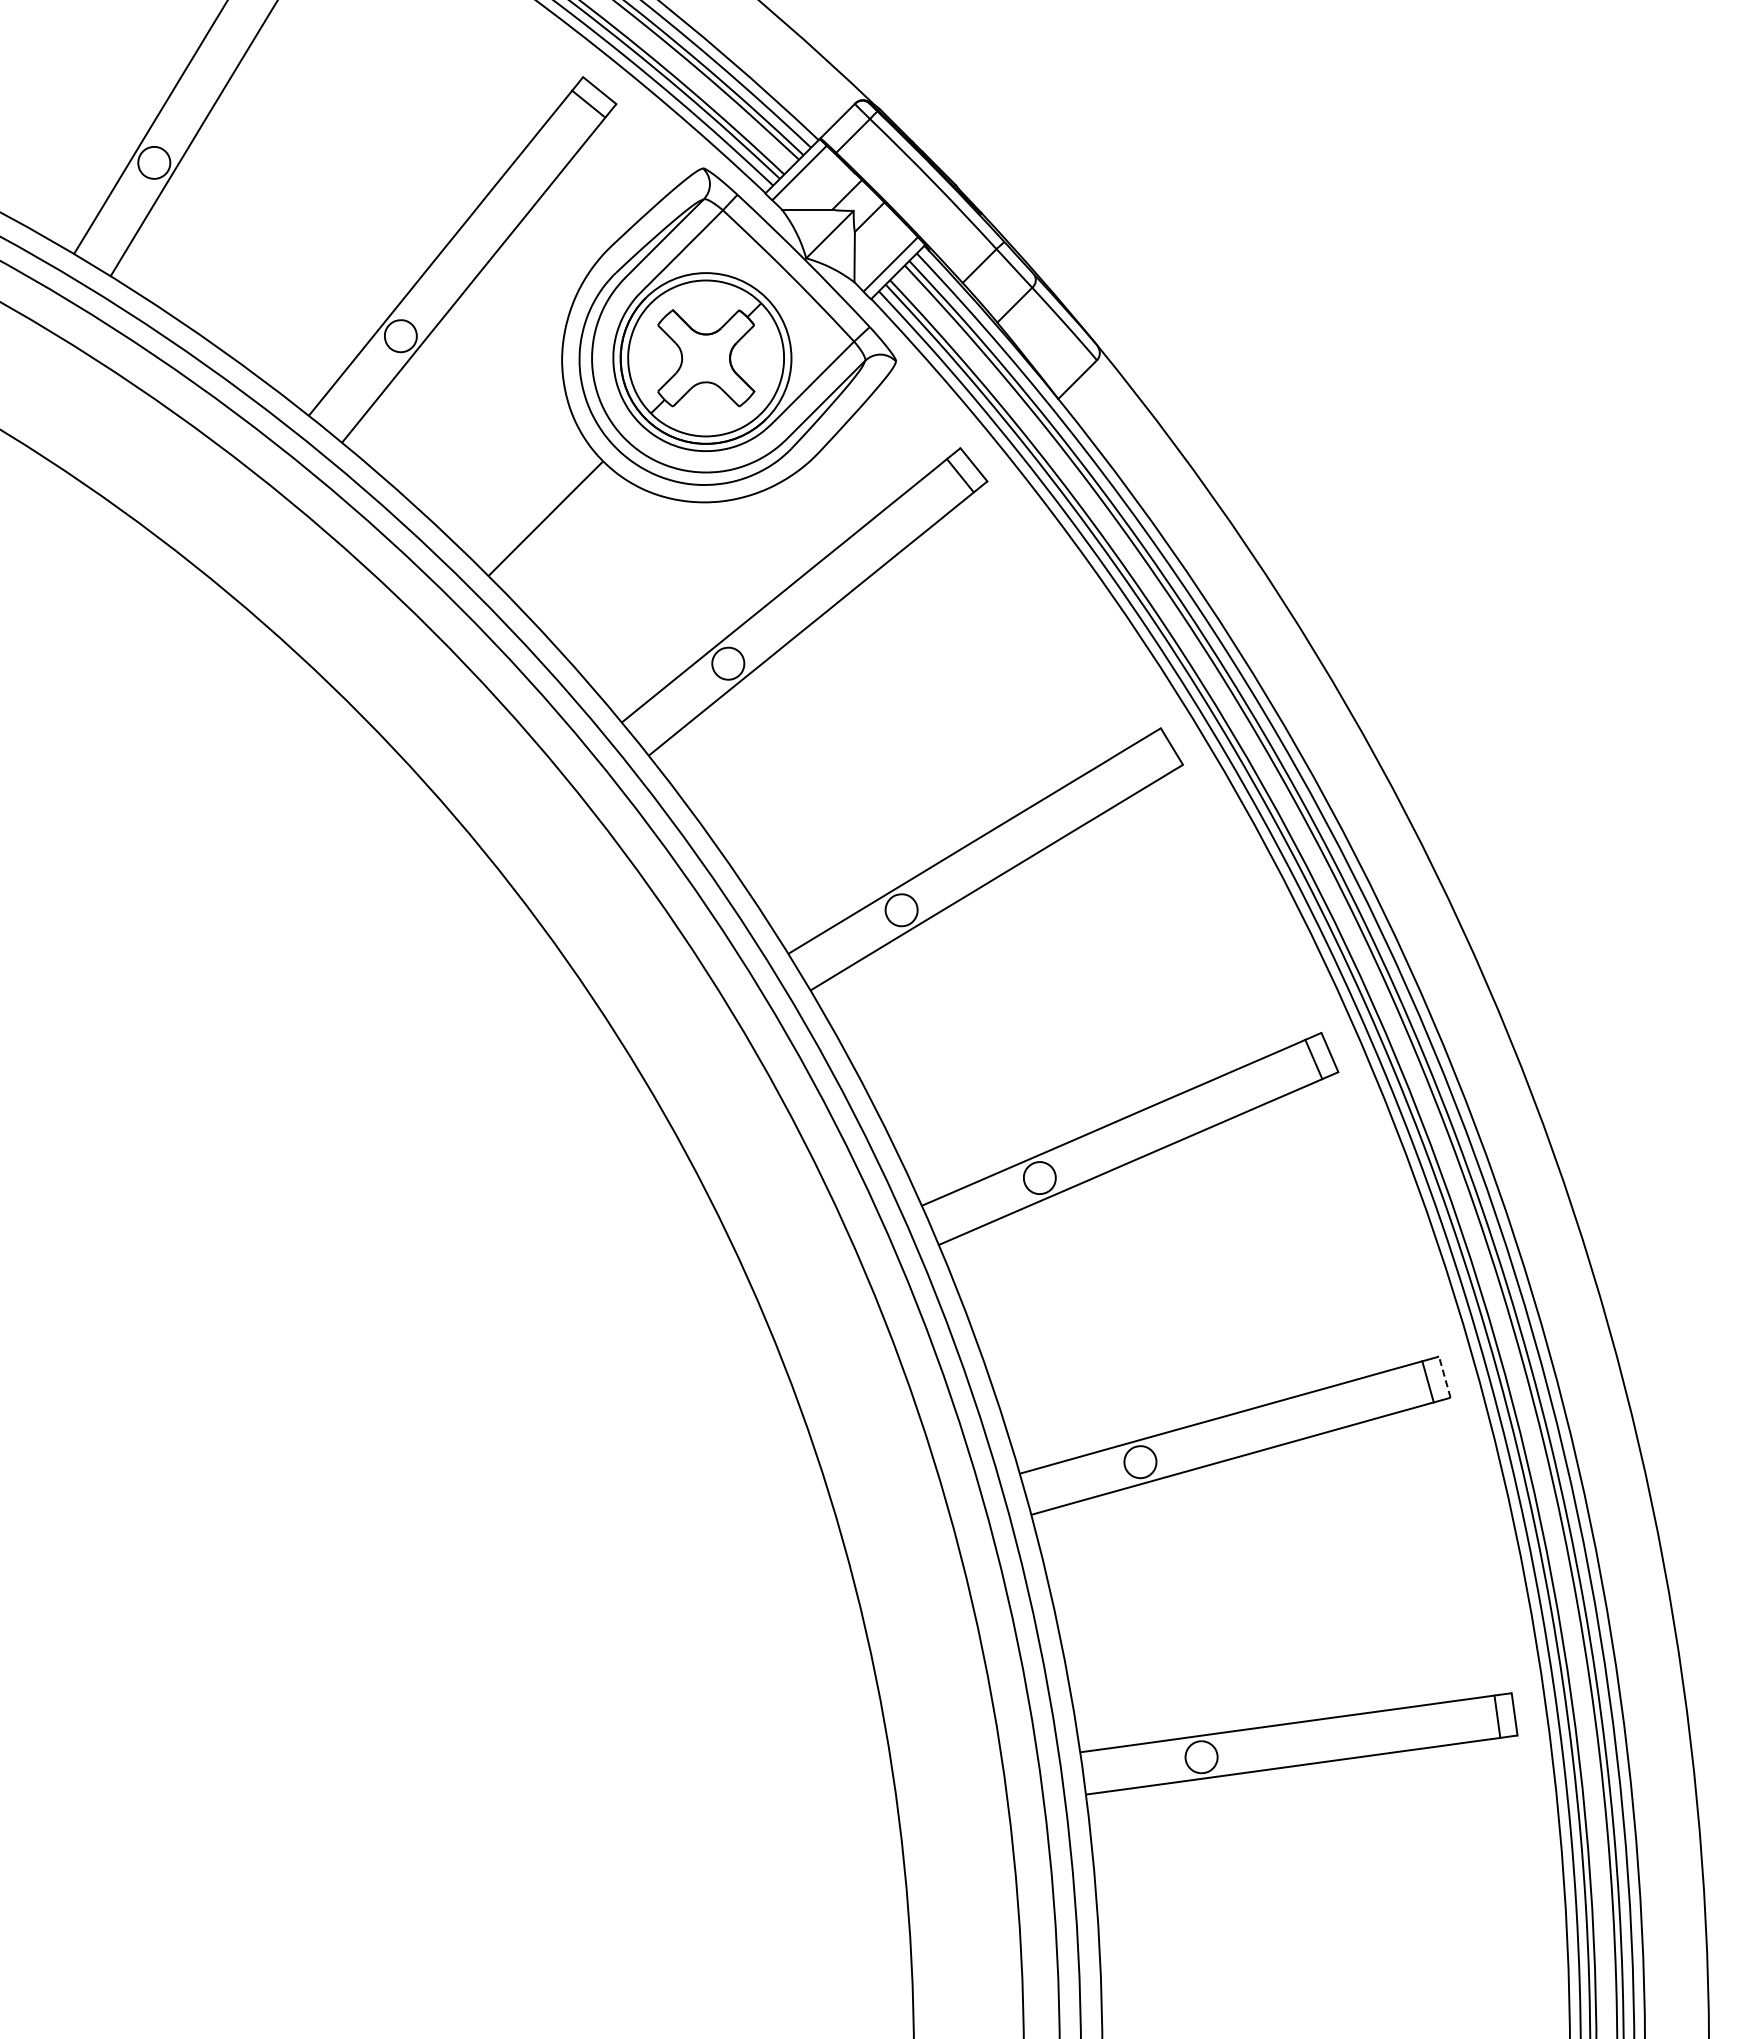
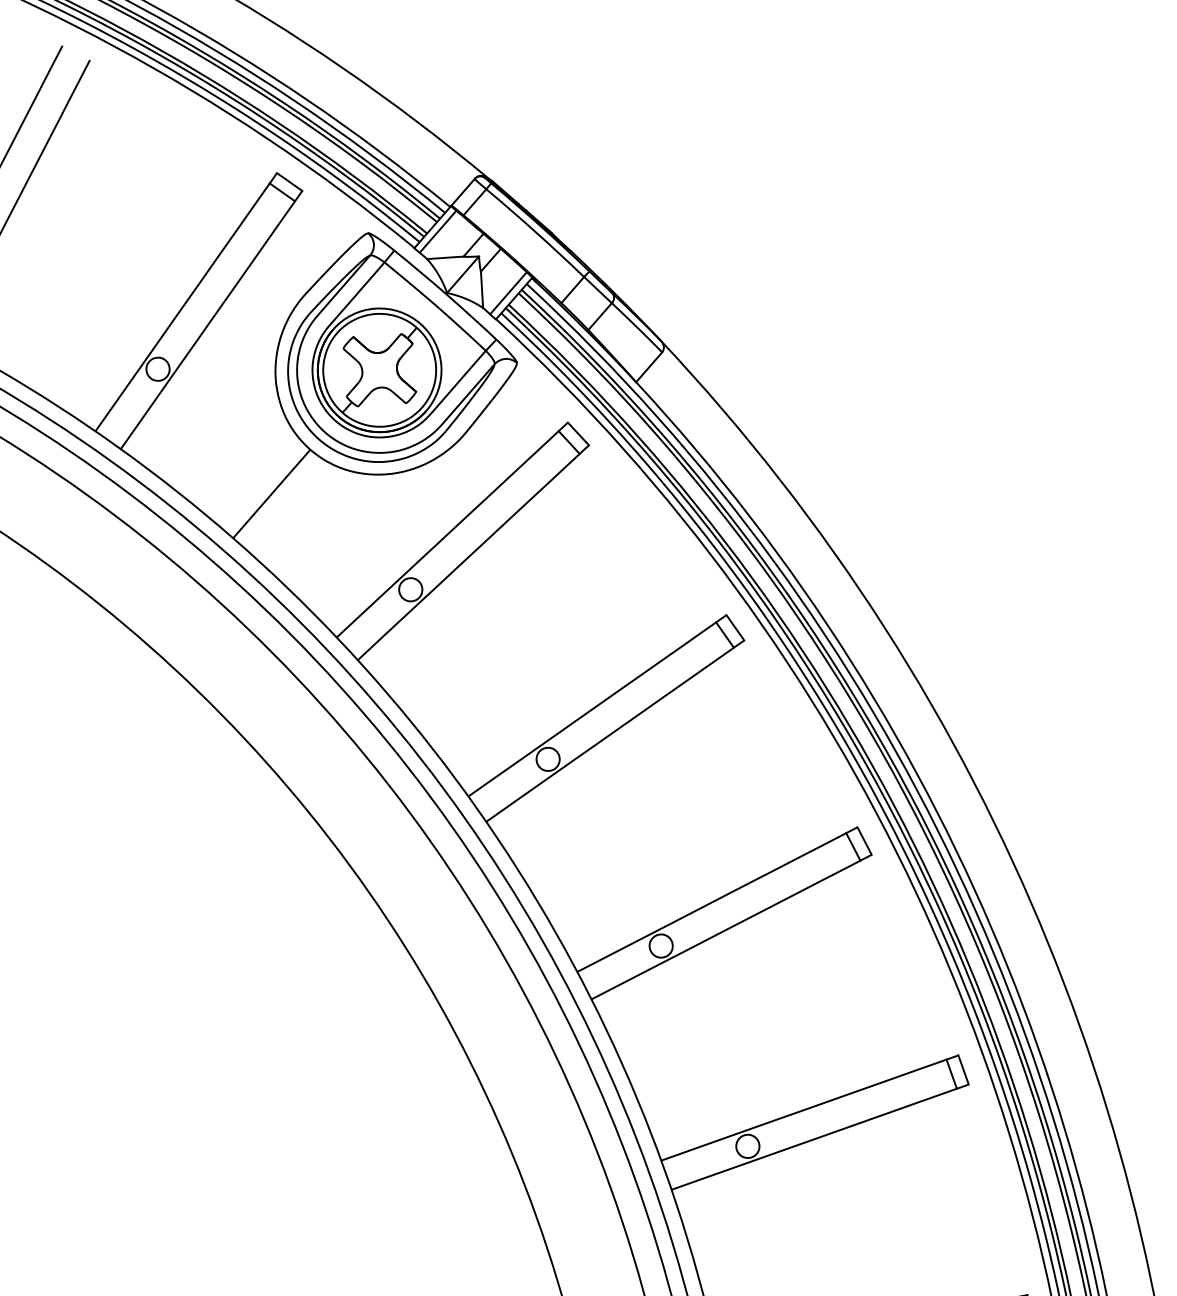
line: (1156, 755) -> (724, 635), added
line: (1444, 1376) -> (963, 1069), dashed -> solid

